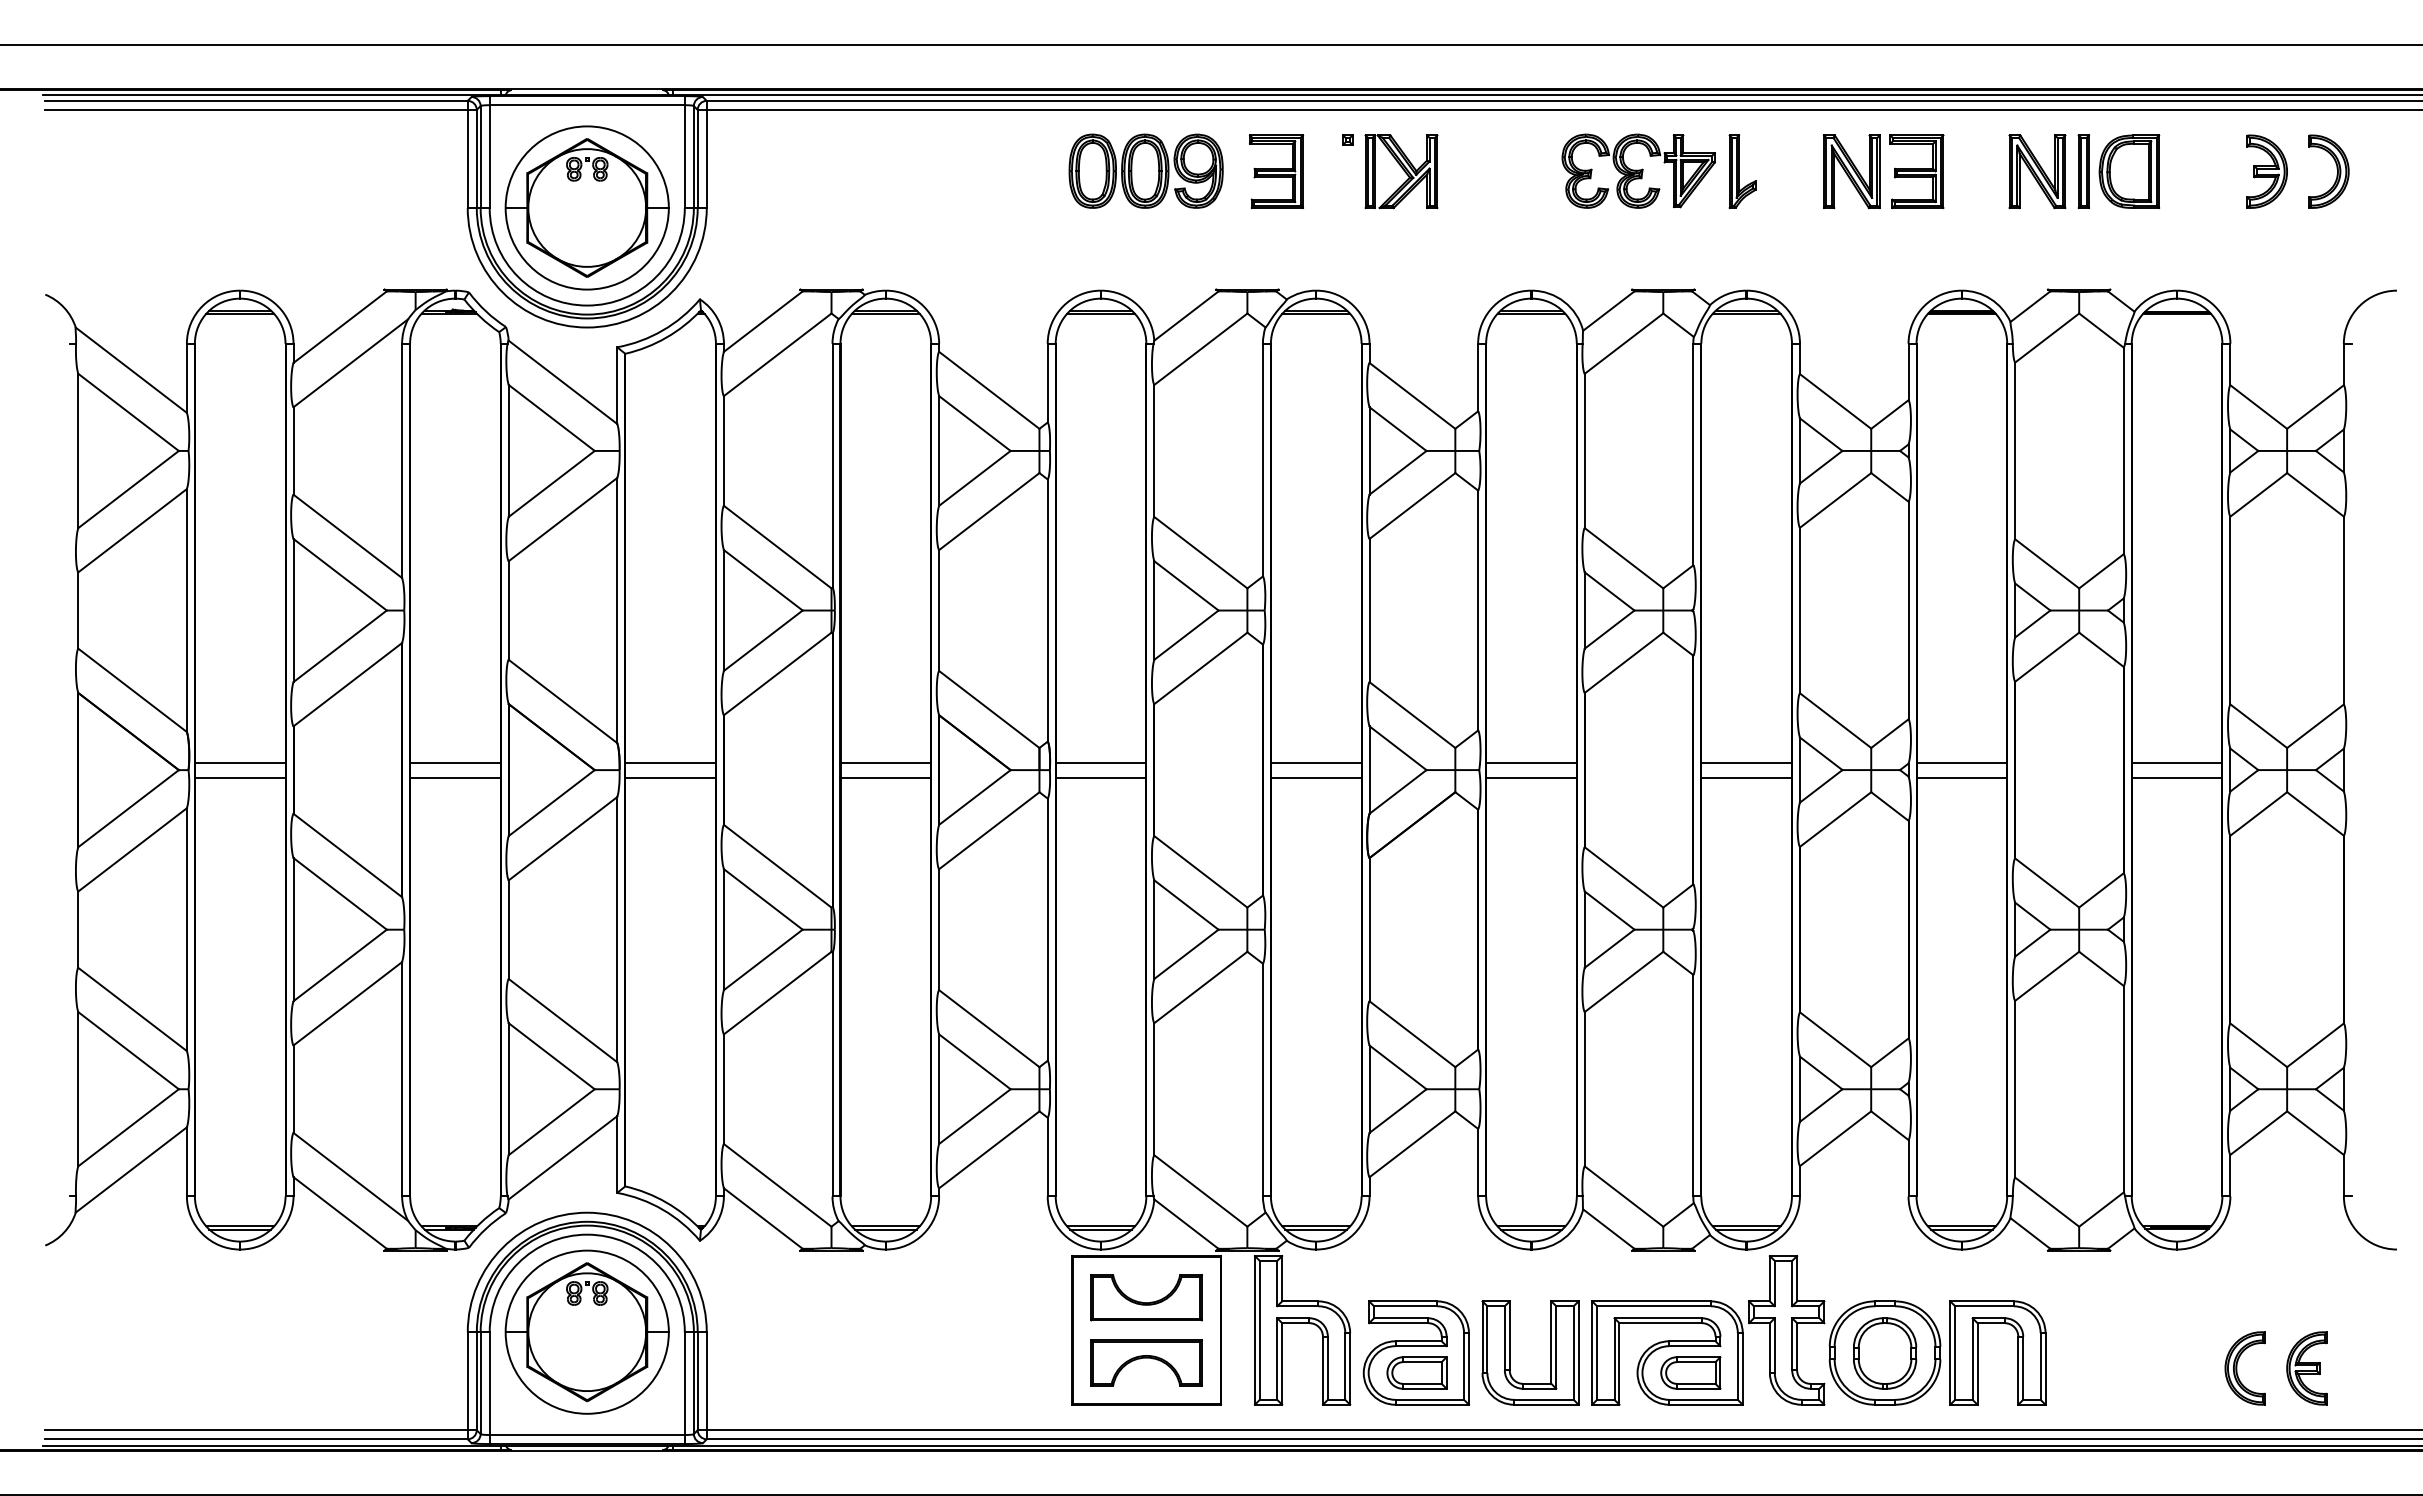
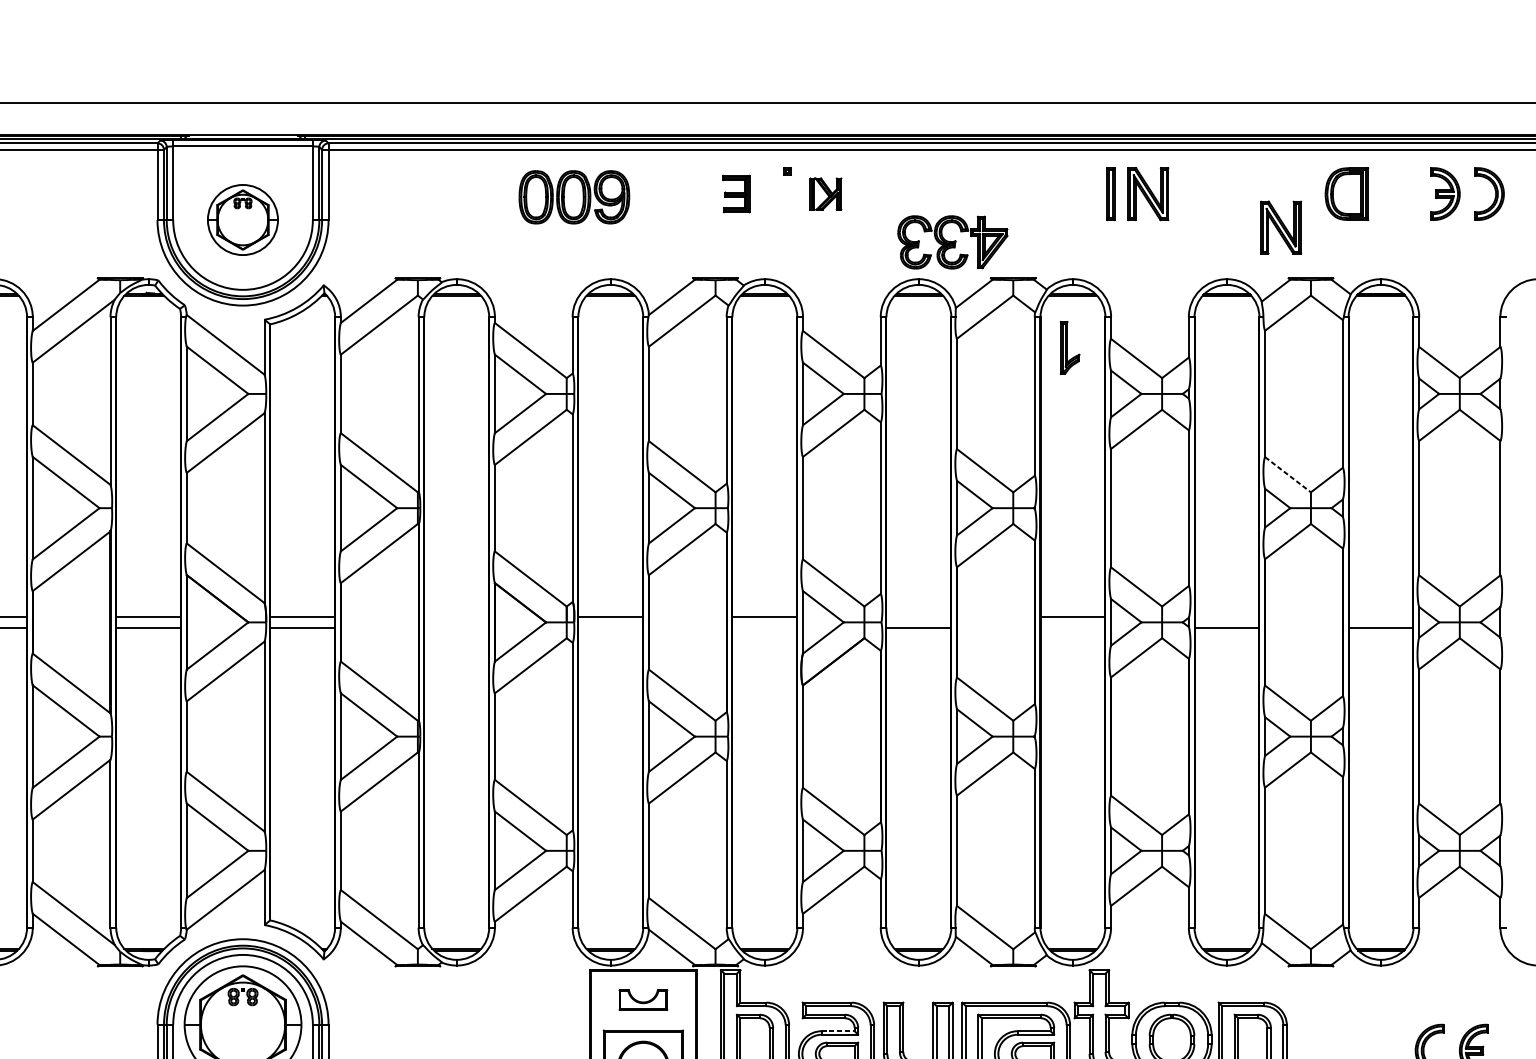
part: (1145, 170) -> (573, 196), moved
part: (1638, 170) -> (952, 241), moved
part: (1276, 171) -> (736, 193), size x0.7
part: (1401, 171) -> (825, 193), size x0.6
part: (1742, 171) -> (1069, 347), moved
part: (1916, 171) -> (1194, 193), removed
part: (2037, 171) -> (1281, 227), moved
part: (2083, 171) -> (1110, 193), moved
part: (586, 207) -> (242, 219), size x0.6
line: (2047, 564) -> (1288, 475), solid -> dashed
line: (885, 762) -> (456, 616), removed
line: (1531, 762) -> (918, 616), removed
line: (1961, 762) -> (1226, 616), removed
line: (2176, 762) -> (1380, 616), removed
line: (885, 777) -> (456, 627), removed
line: (1100, 777) -> (610, 627), removed
line: (1315, 777) -> (764, 627), removed
line: (1746, 777) -> (1072, 627), removed
part: (1146, 1297) -> (643, 999), size x0.6
line: (1419, 1341) -> (838, 1031), solid -> dashed

